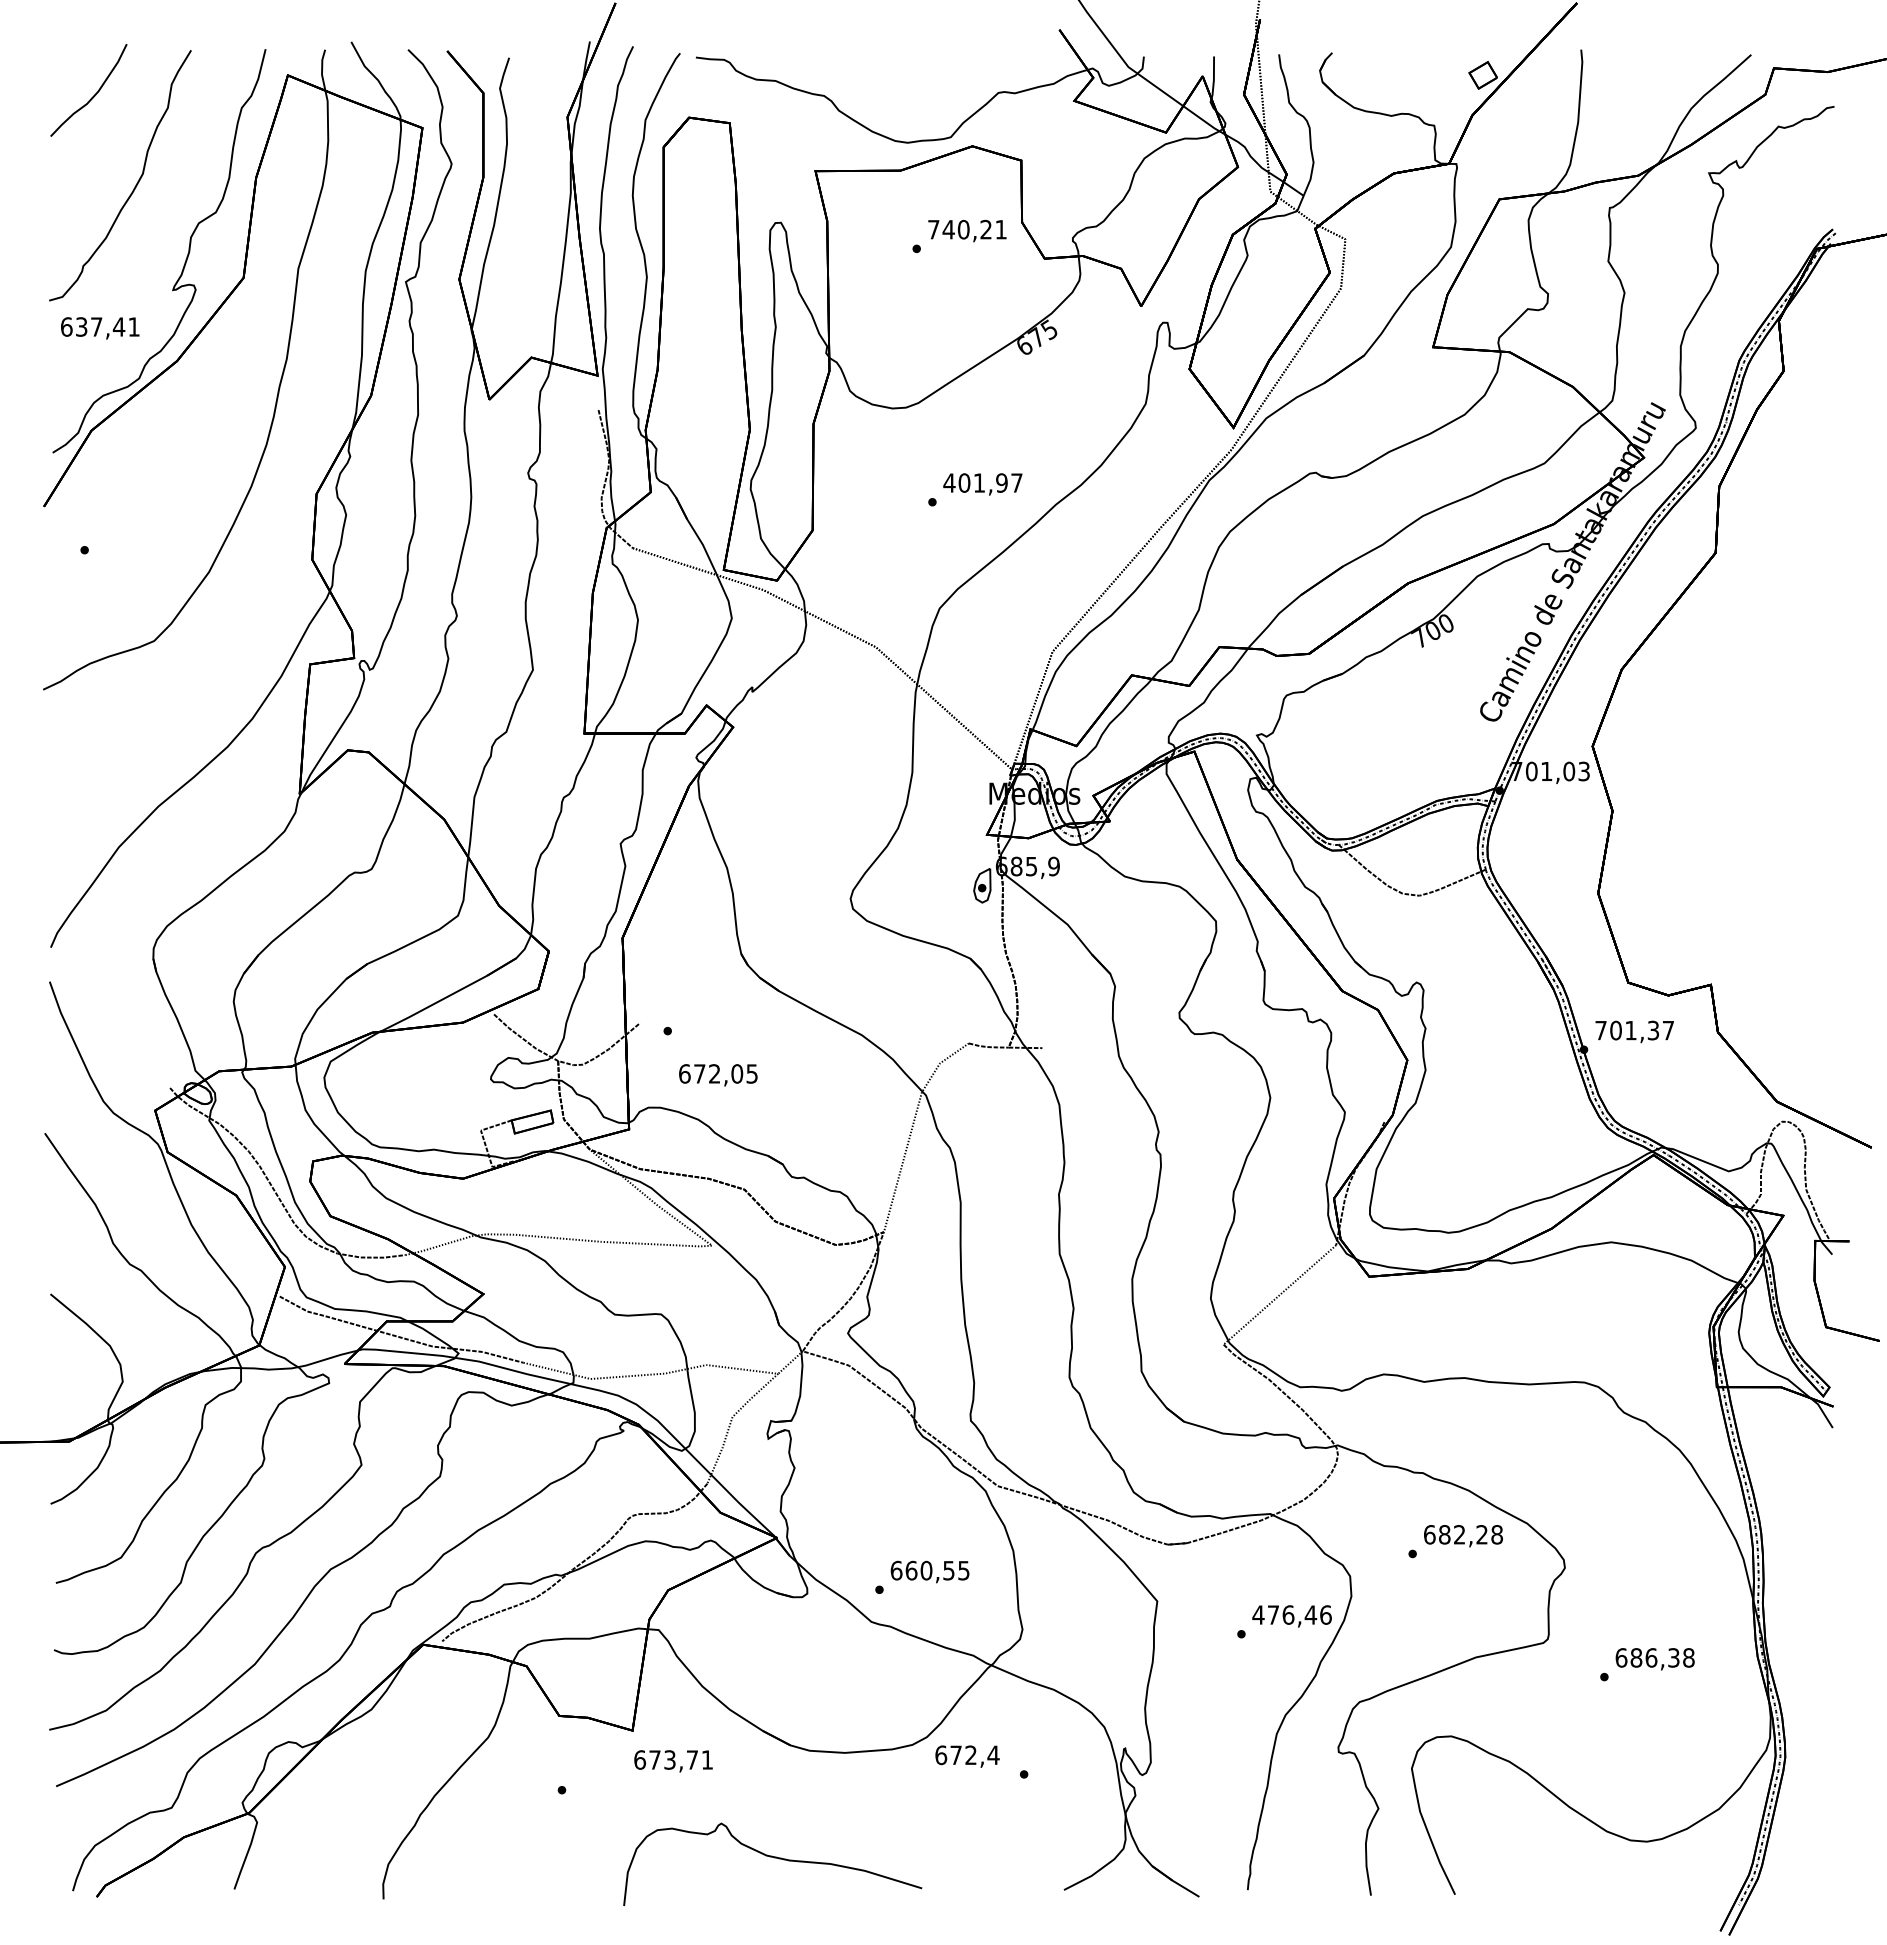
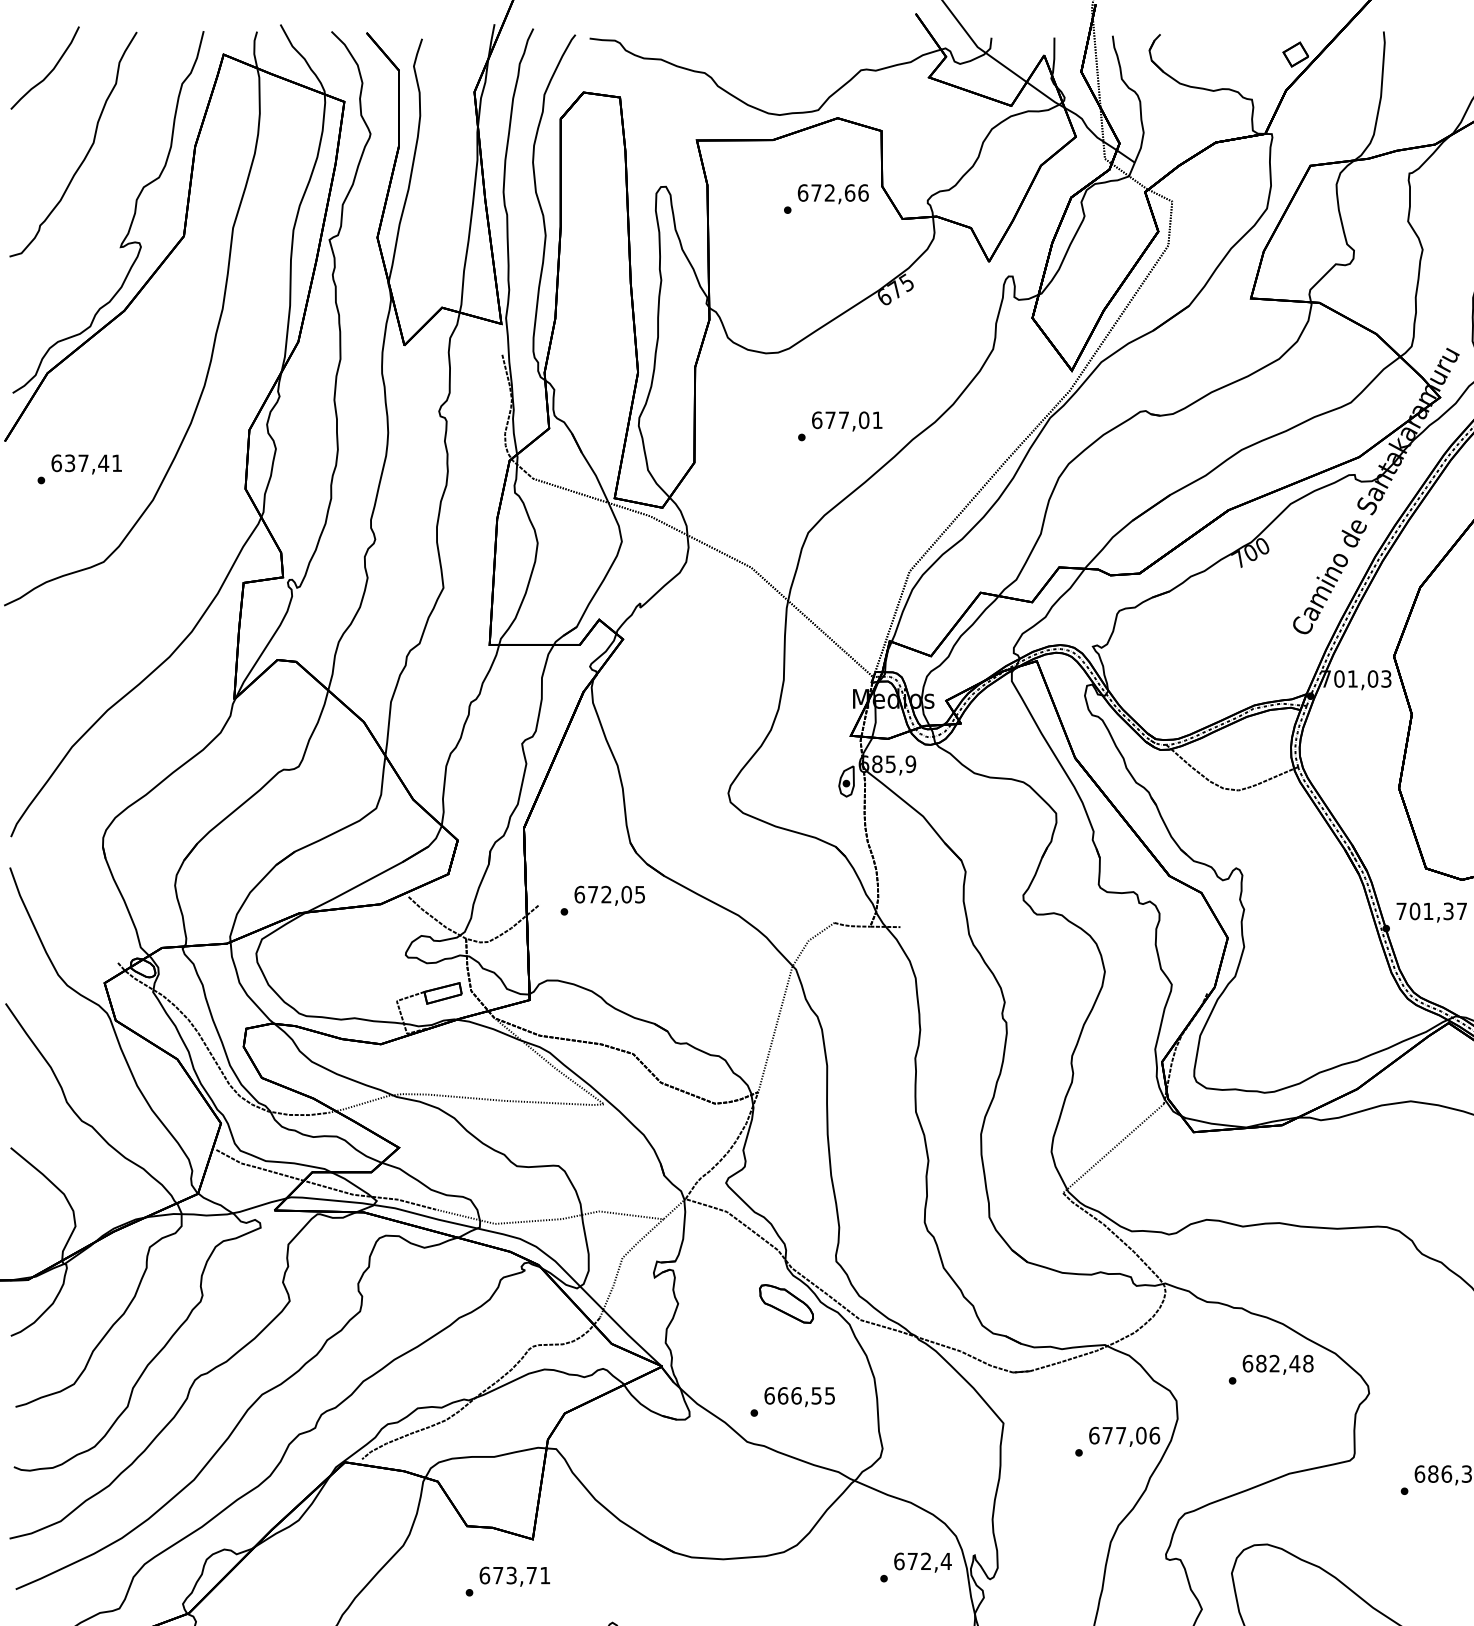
text: (967, 229) -> (833, 192), 740,21 -> 672,66
text: (100, 328) -> (86, 464), moved
text: (982, 482) -> (846, 419), 401,97 -> 677,01
text: (718, 1075) -> (609, 896), moved
part: (914, 1468) -> (785, 1304), added
text: (1481, 1534) -> (1294, 1363), 682,28 -> 682,48
text: (926, 1570) -> (796, 1395), 660,55 -> 666,55
text: (1284, 1614) -> (1117, 1435), 476,46 -> 677,06
text: (967, 1756) -> (922, 1562), moved
text: (673, 1761) -> (514, 1576), moved

